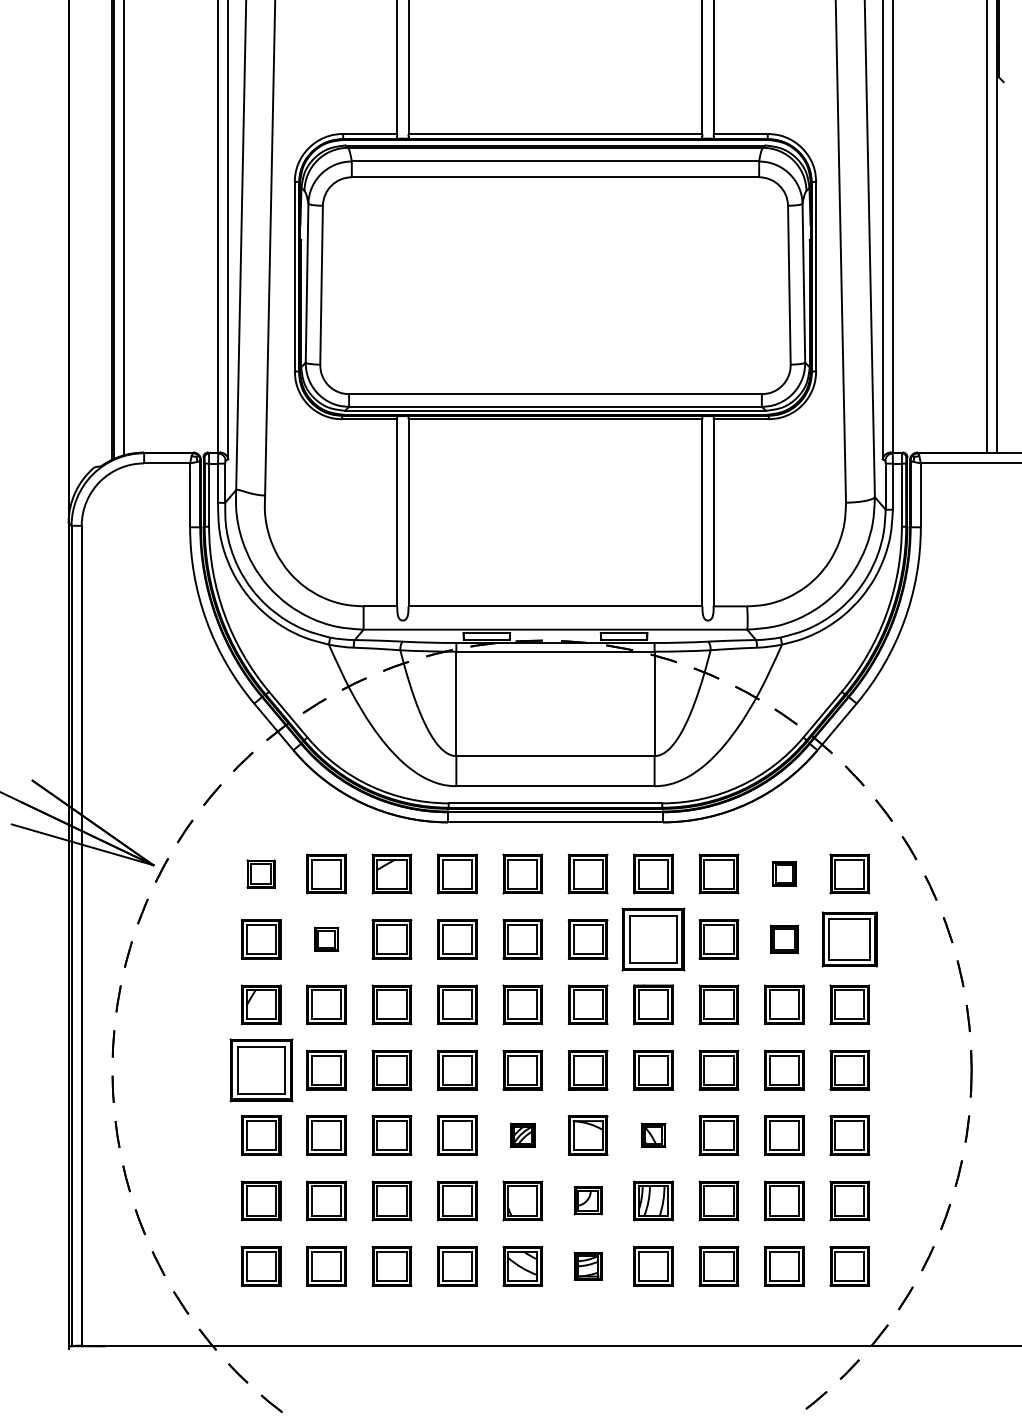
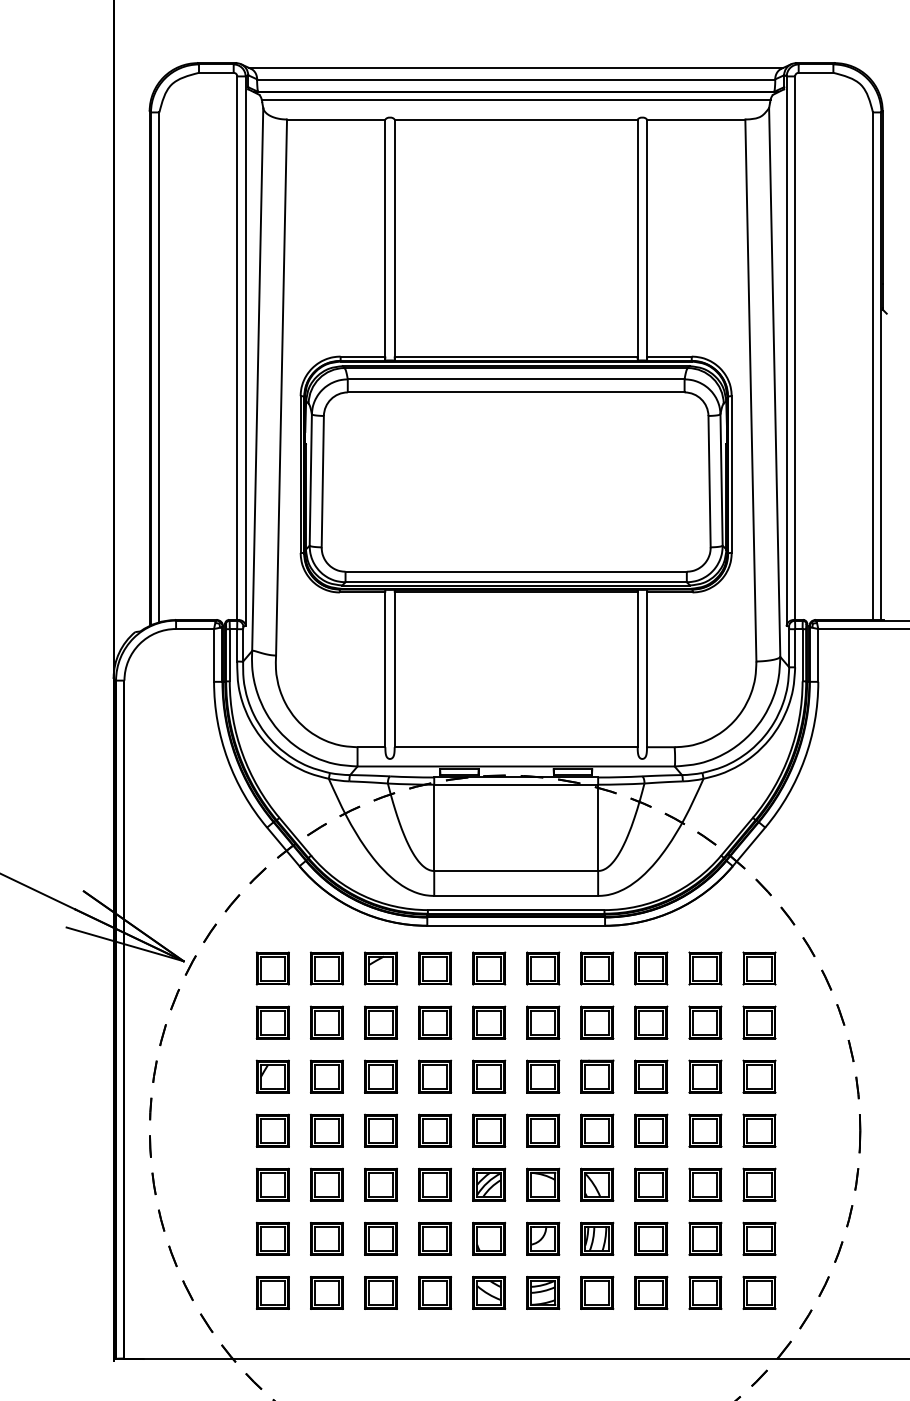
part: (260, 873) -> (272, 968), size x1.43
part: (784, 873) -> (705, 968), size x1.67
part: (326, 939) -> (326, 1022), size x1.67
part: (653, 939) -> (597, 1022), size x0.62
part: (784, 939) -> (705, 1022), size x1.43
part: (849, 939) -> (759, 1022), size x0.71
part: (260, 1069) -> (272, 1130), size x0.62
part: (523, 1135) -> (489, 1184), size x1.67
part: (653, 1135) -> (597, 1184), size x1.67
part: (588, 1200) -> (543, 1238), size x1.43
part: (588, 1265) -> (543, 1292), size x1.43

